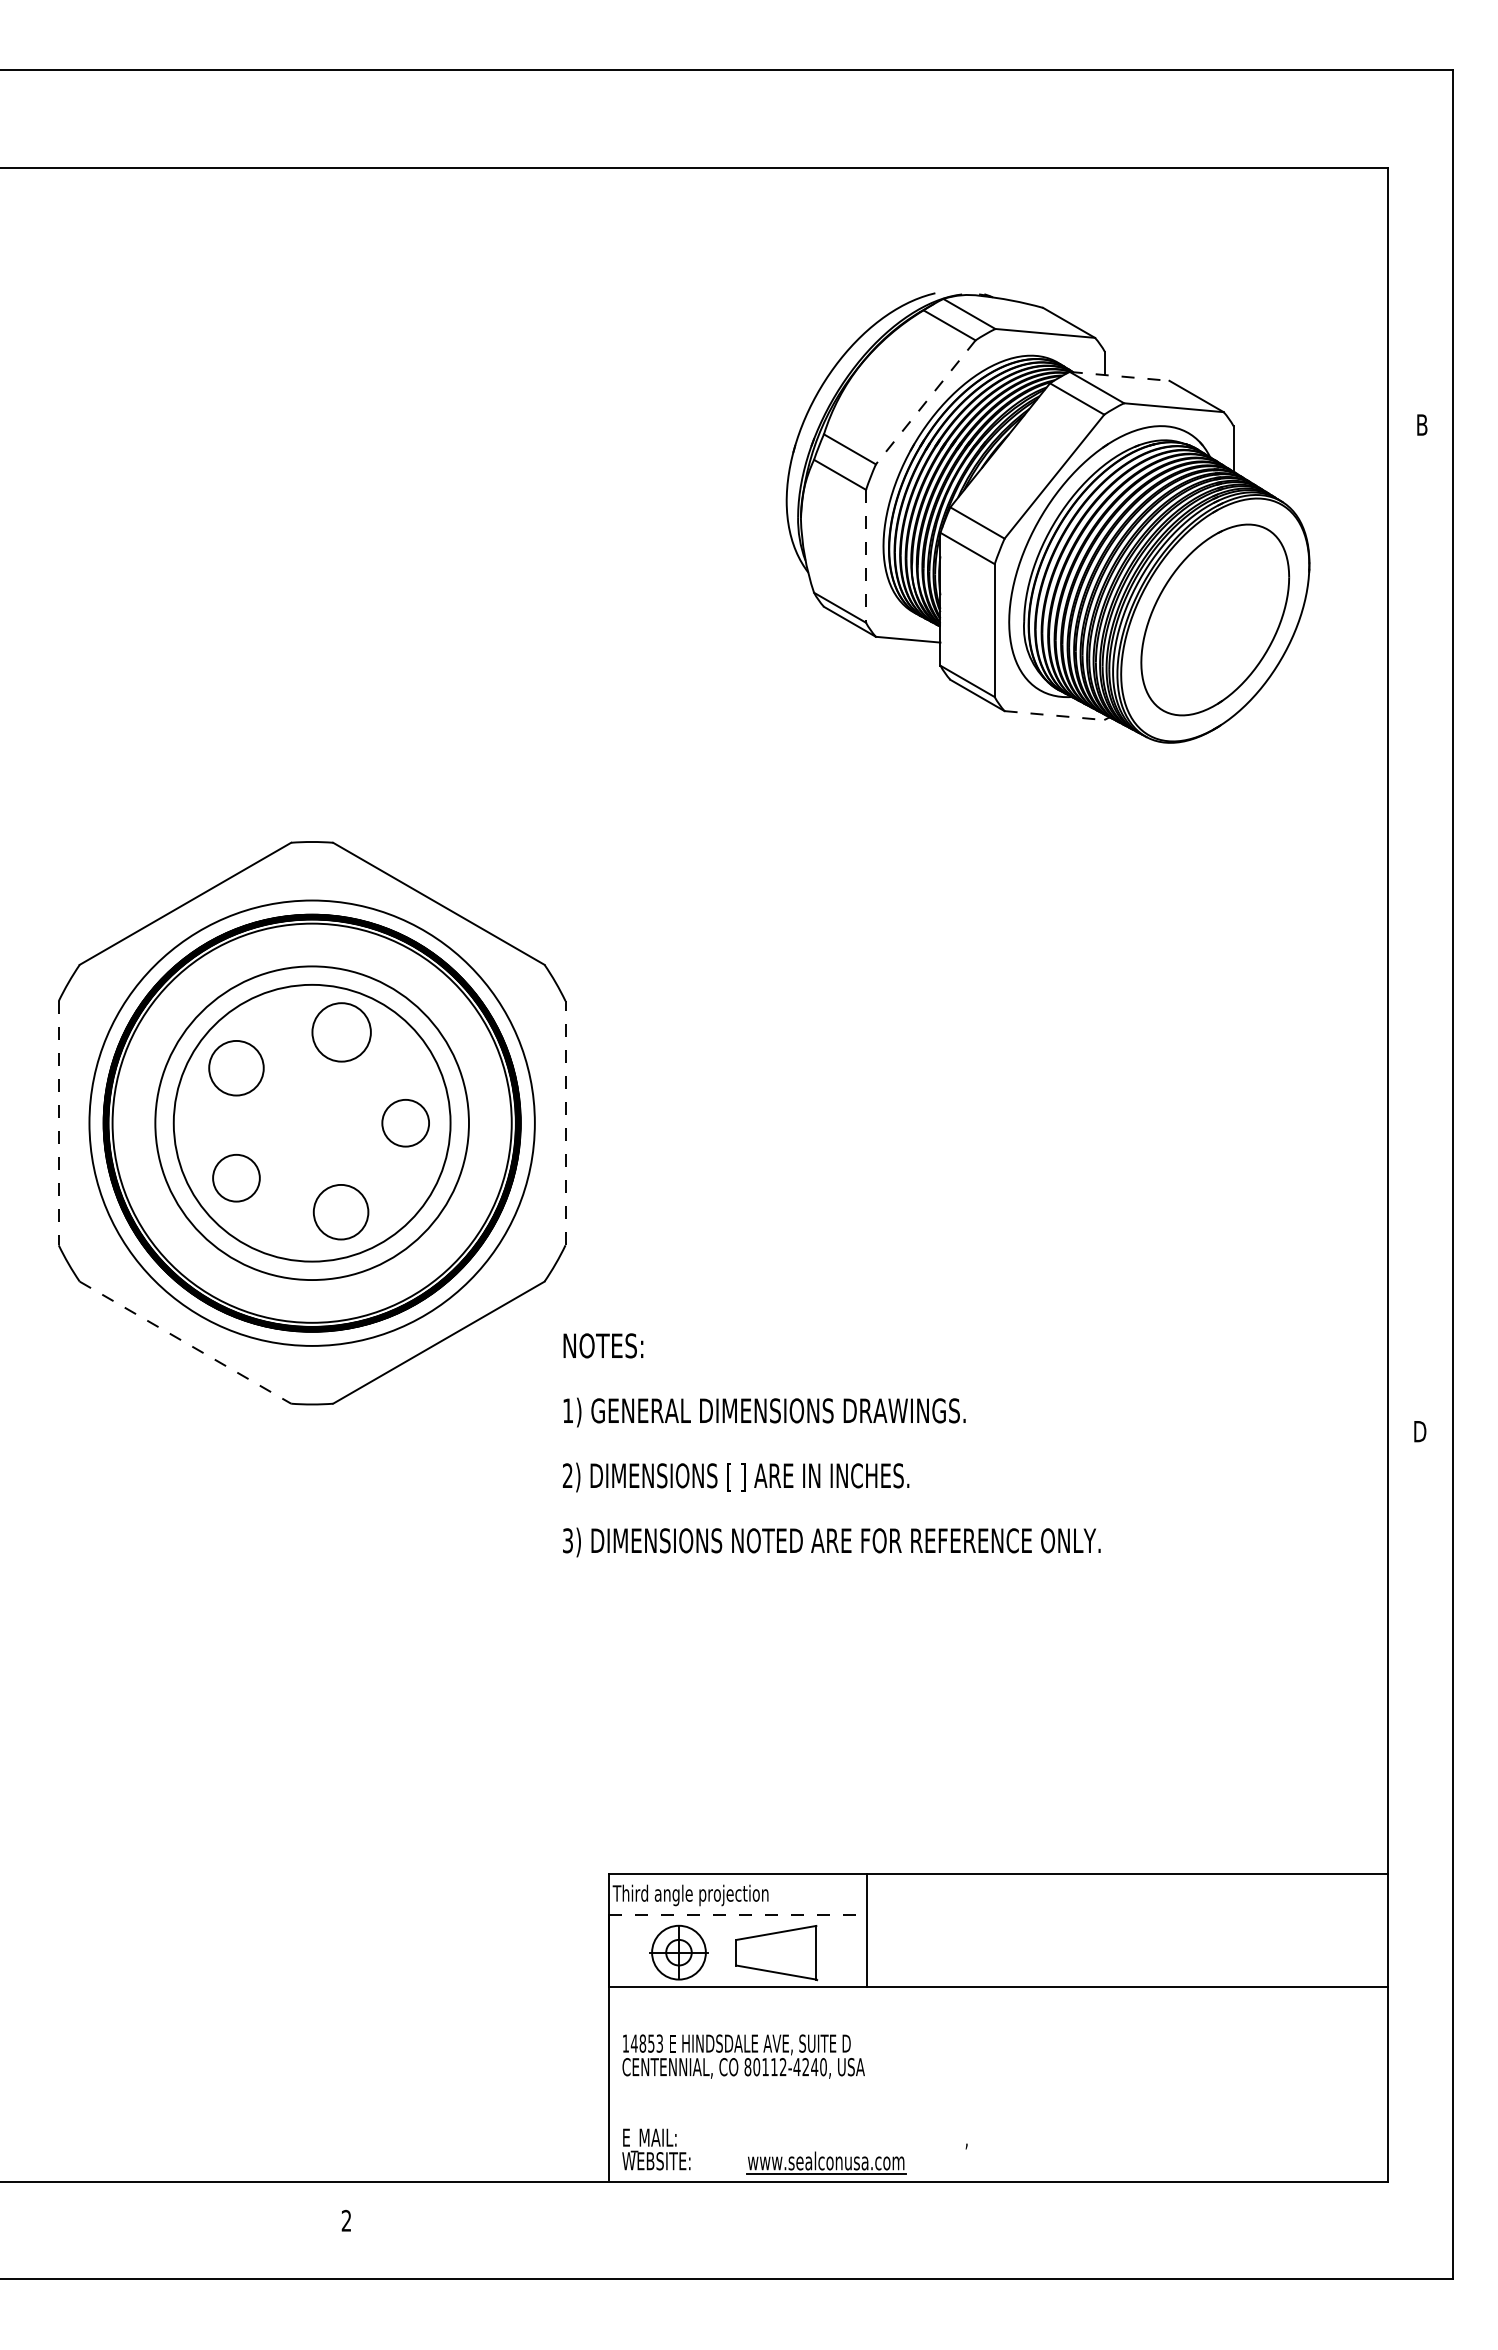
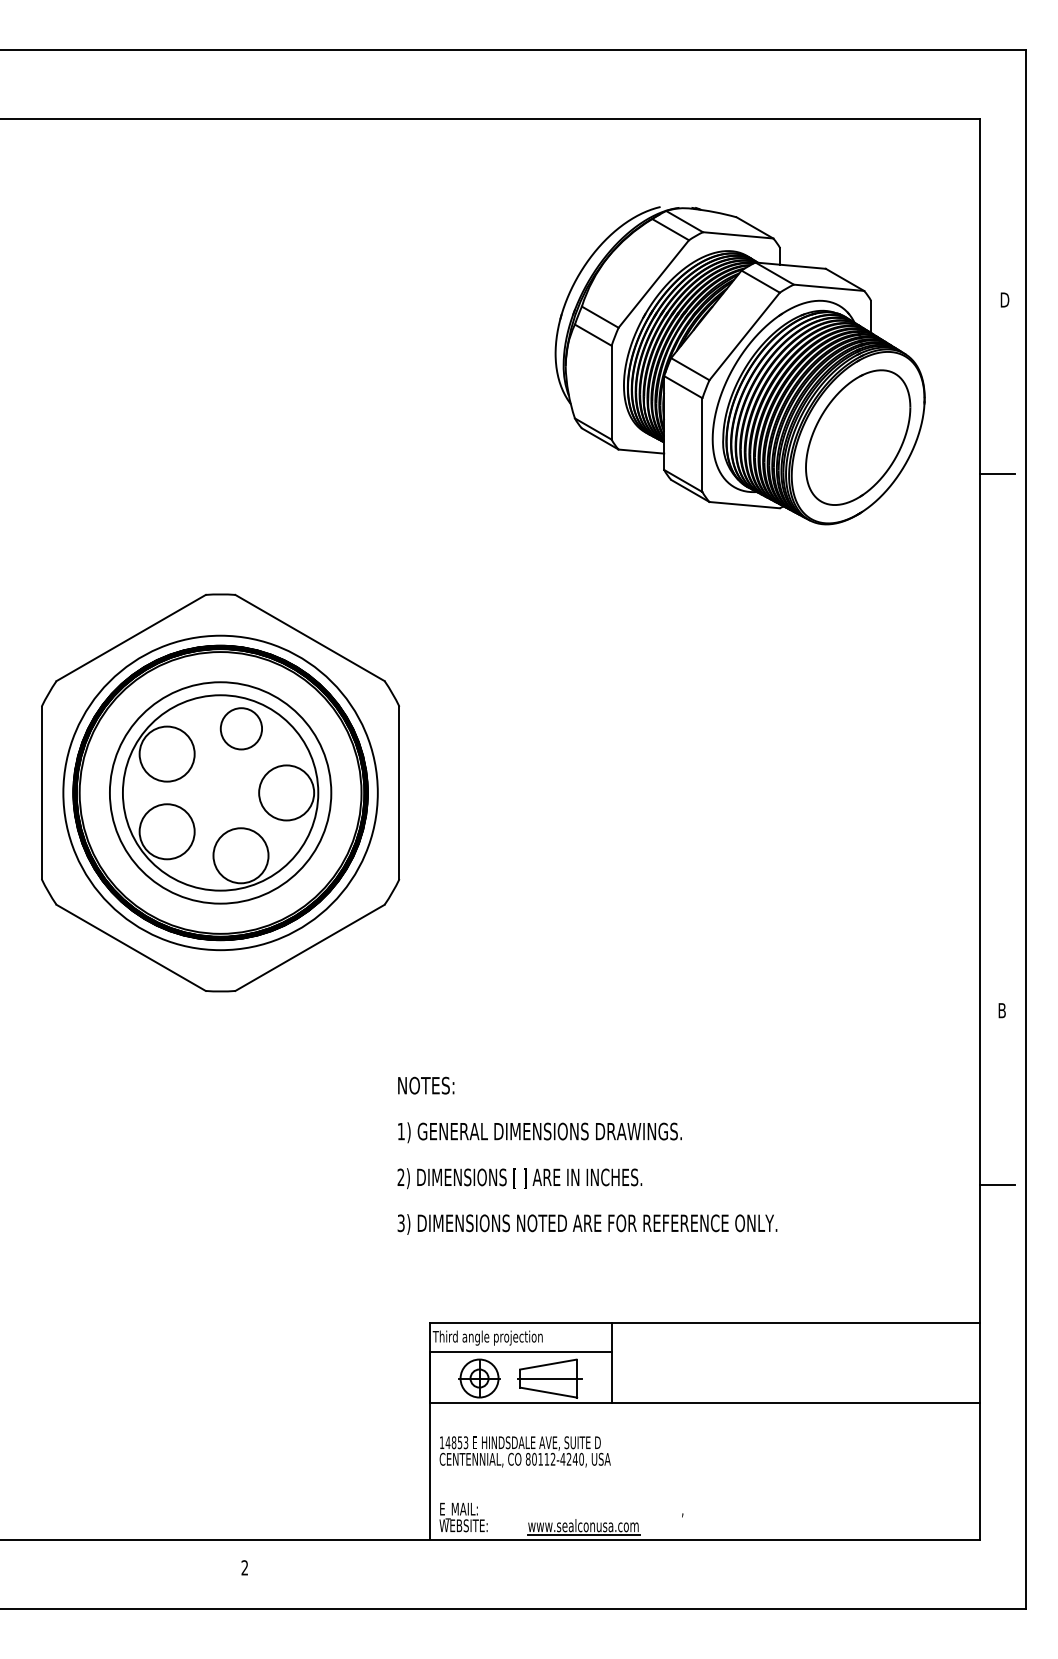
line: (1120, 376) -> (791, 265), dashed -> solid
line: (925, 402) -> (653, 284), dashed -> solid
text: (1424, 424) -> (1005, 299), B -> D
line: (866, 556) -> (611, 392), dashed -> solid
line: (1411, 671) -> (996, 474), added
line: (1054, 715) -> (744, 505), dashed -> solid
circle: (236, 1068) -> (167, 754), size x1.43
line: (565, 1122) -> (399, 792), dashed -> solid
line: (58, 1123) -> (41, 793), dashed -> solid
circle: (405, 1123) -> (286, 793), size x1.67
circle: (236, 1178) -> (167, 831), size x1.67
circle: (341, 1212) -> (241, 855), size x1.43
line: (185, 1342) -> (131, 947), dashed -> solid
text: (1421, 1431) -> (1003, 1010), D -> B
text: (831, 1445) -> (587, 1156), moved
line: (1411, 1678) -> (996, 1184), added
line: (737, 1915) -> (520, 1352), dashed -> solid
line: (778, 1952) -> (549, 1378), added

